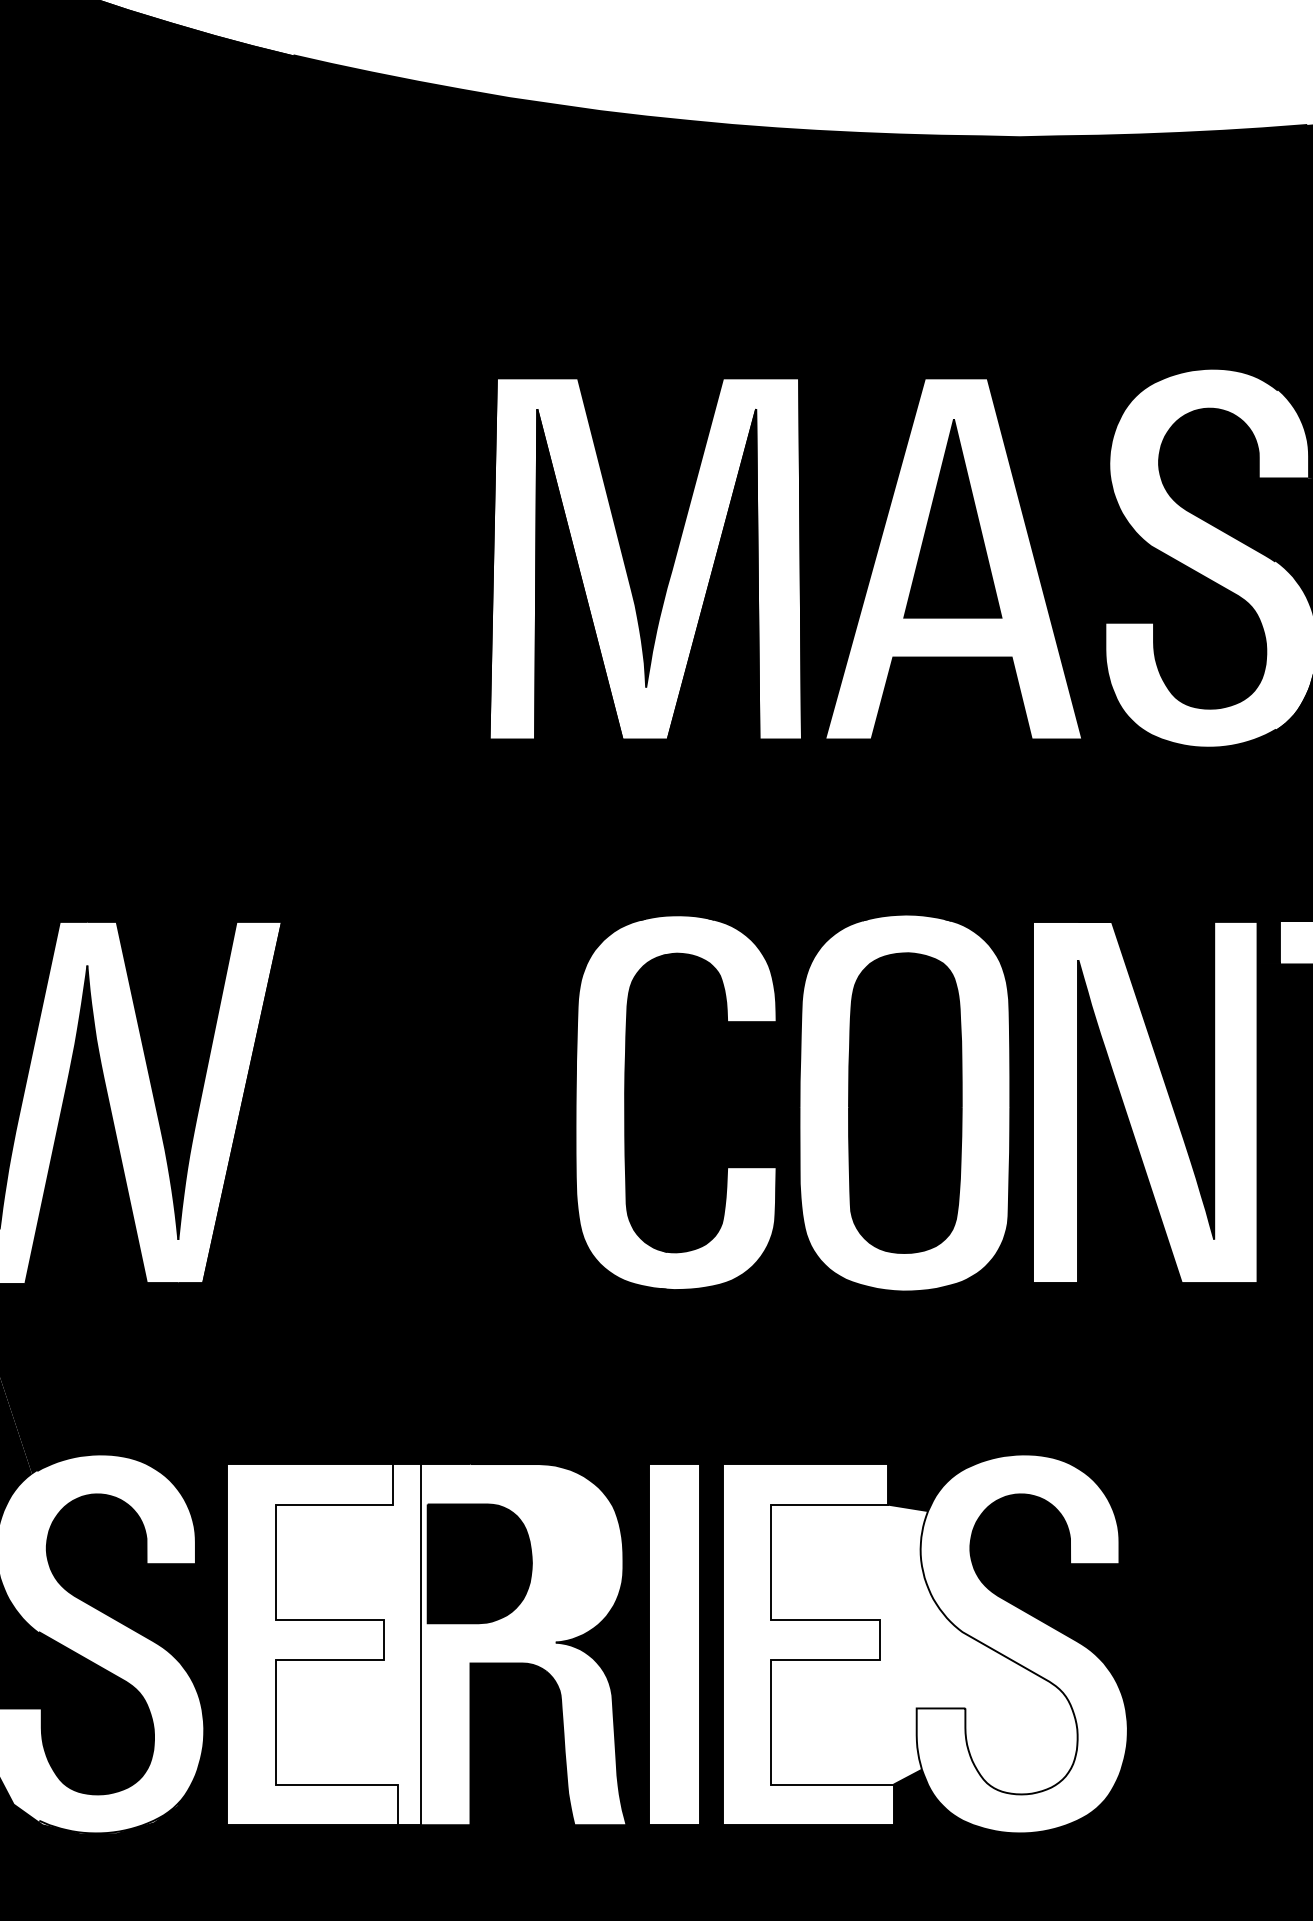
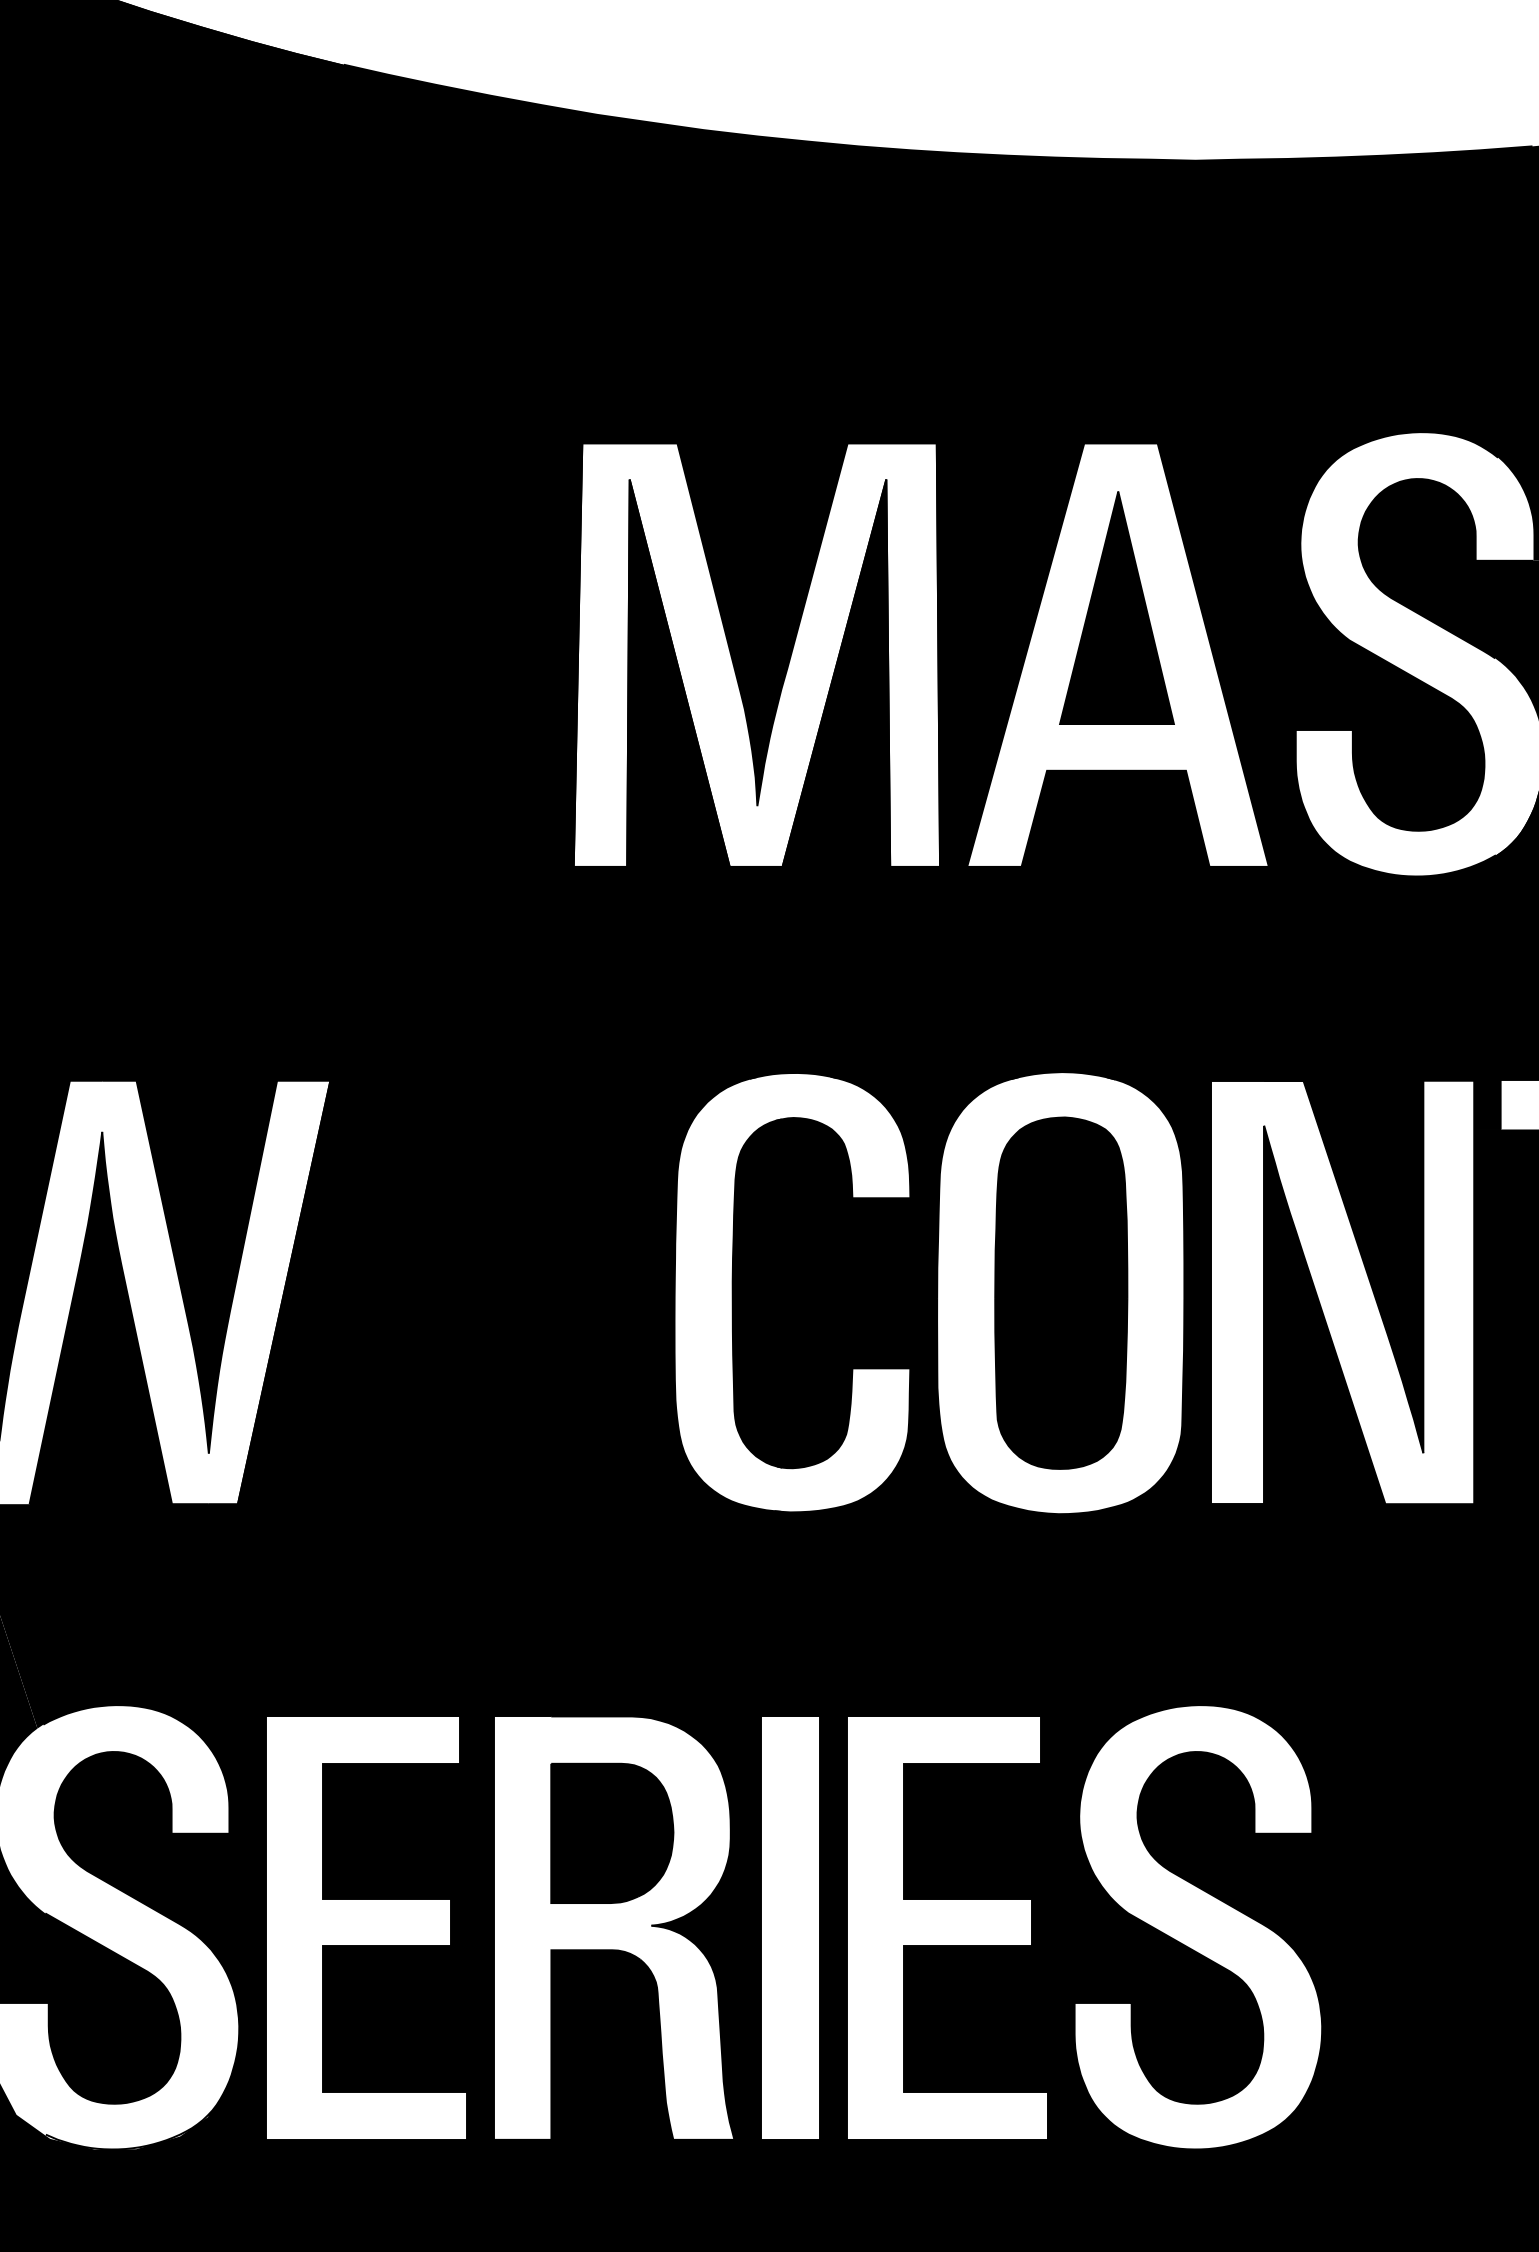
part: (479, 1563) -> (612, 1832), moved
fill: (348, 1644) -> (408, 1927), added
fill: (924, 1649) -> (1083, 1933), added

